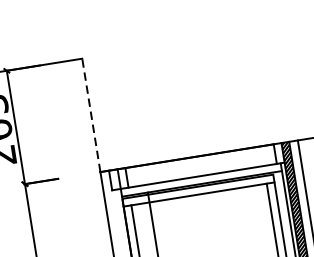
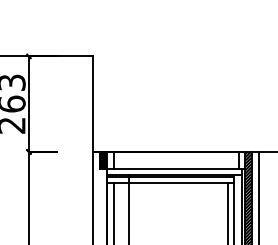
line: (91, 115) -> (92, 104), dashed -> solid
hatch: (114, 178) -> (103, 159), added

